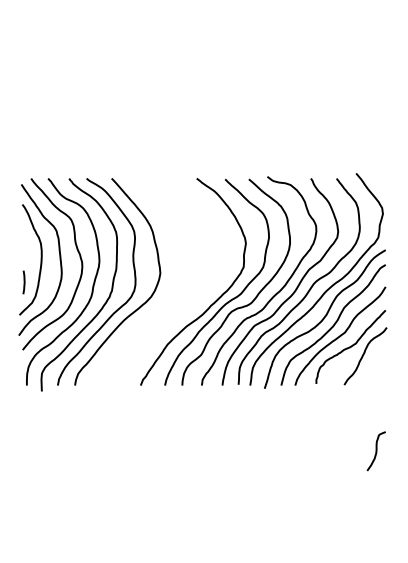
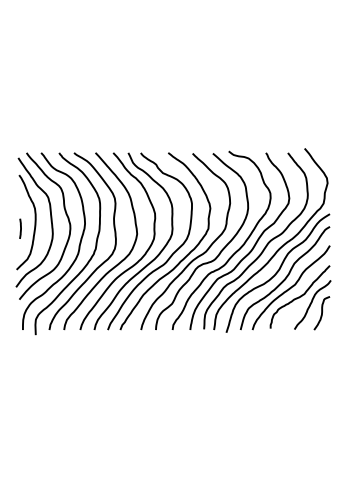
line: (24, 282) -> (20, 228), moved
part: (170, 293) -> (145, 251), added
curve: (375, 451) -> (321, 313), moved

